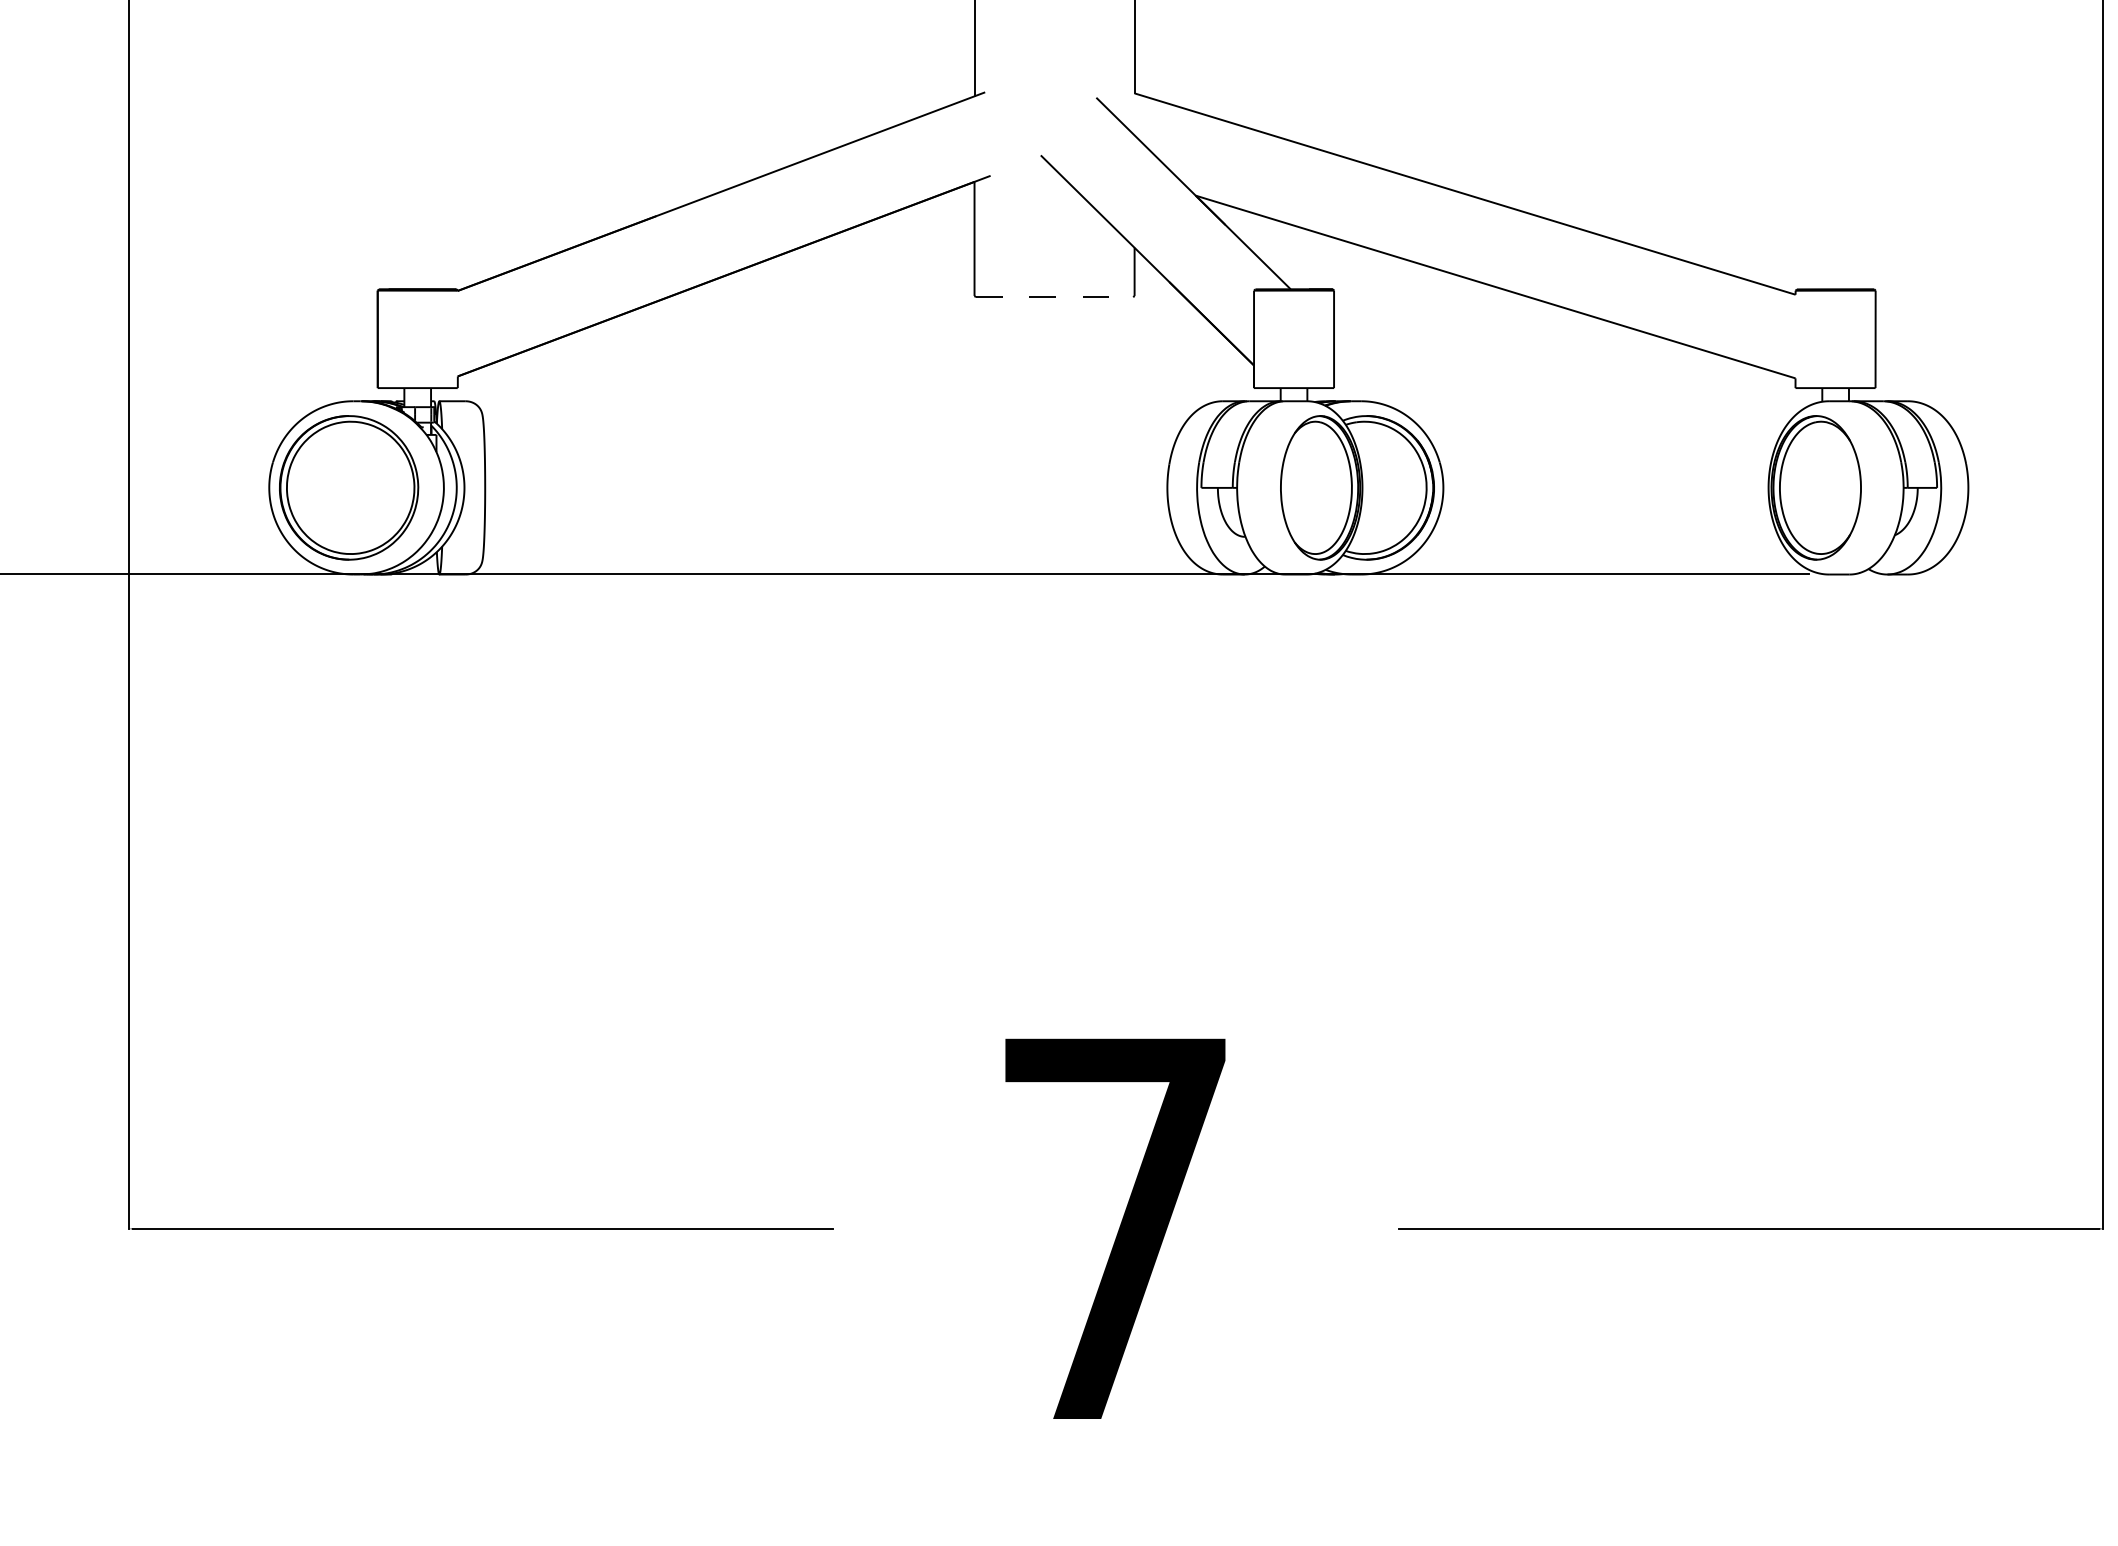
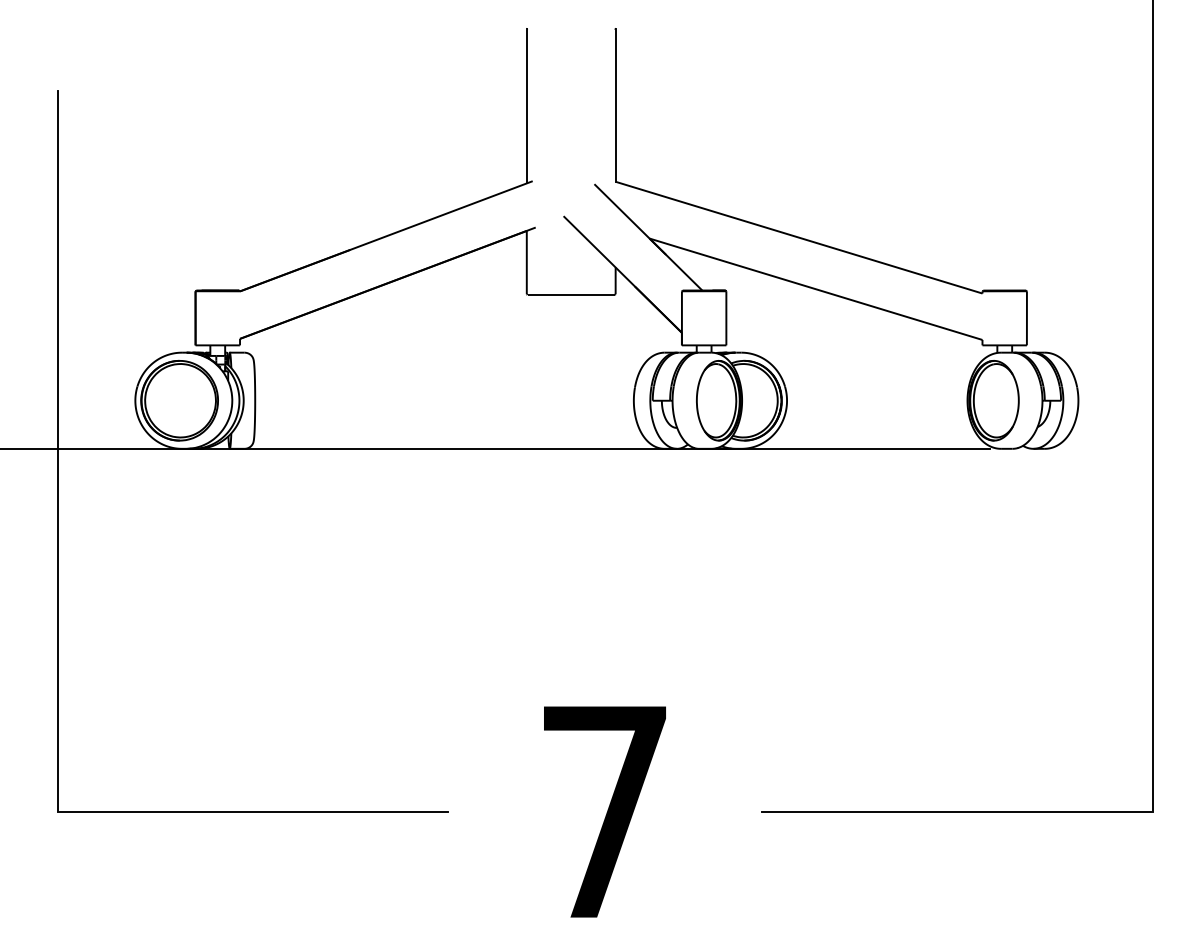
line: (1055, 296) -> (571, 294), dashed -> solid

